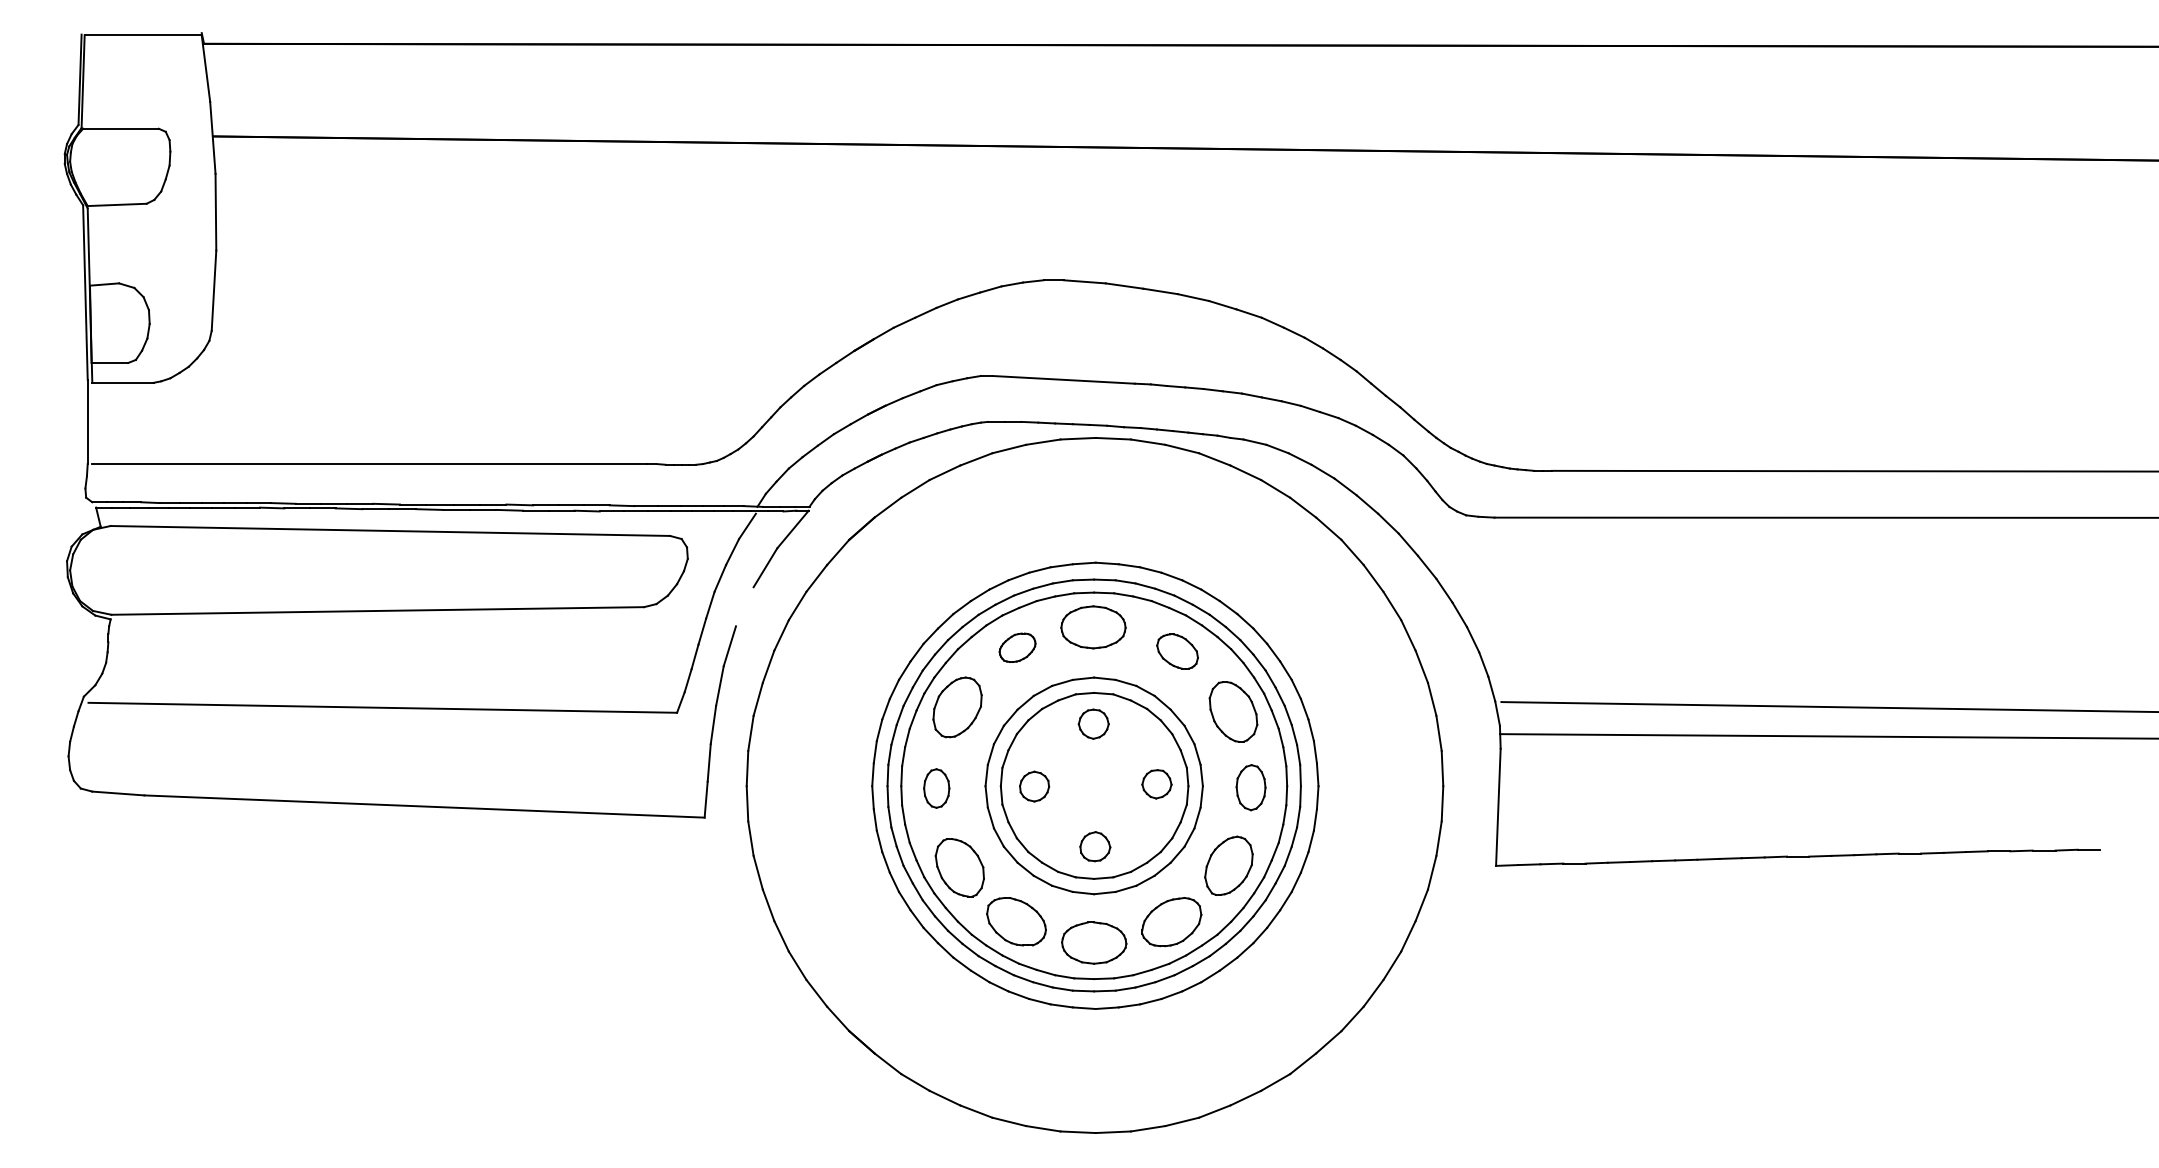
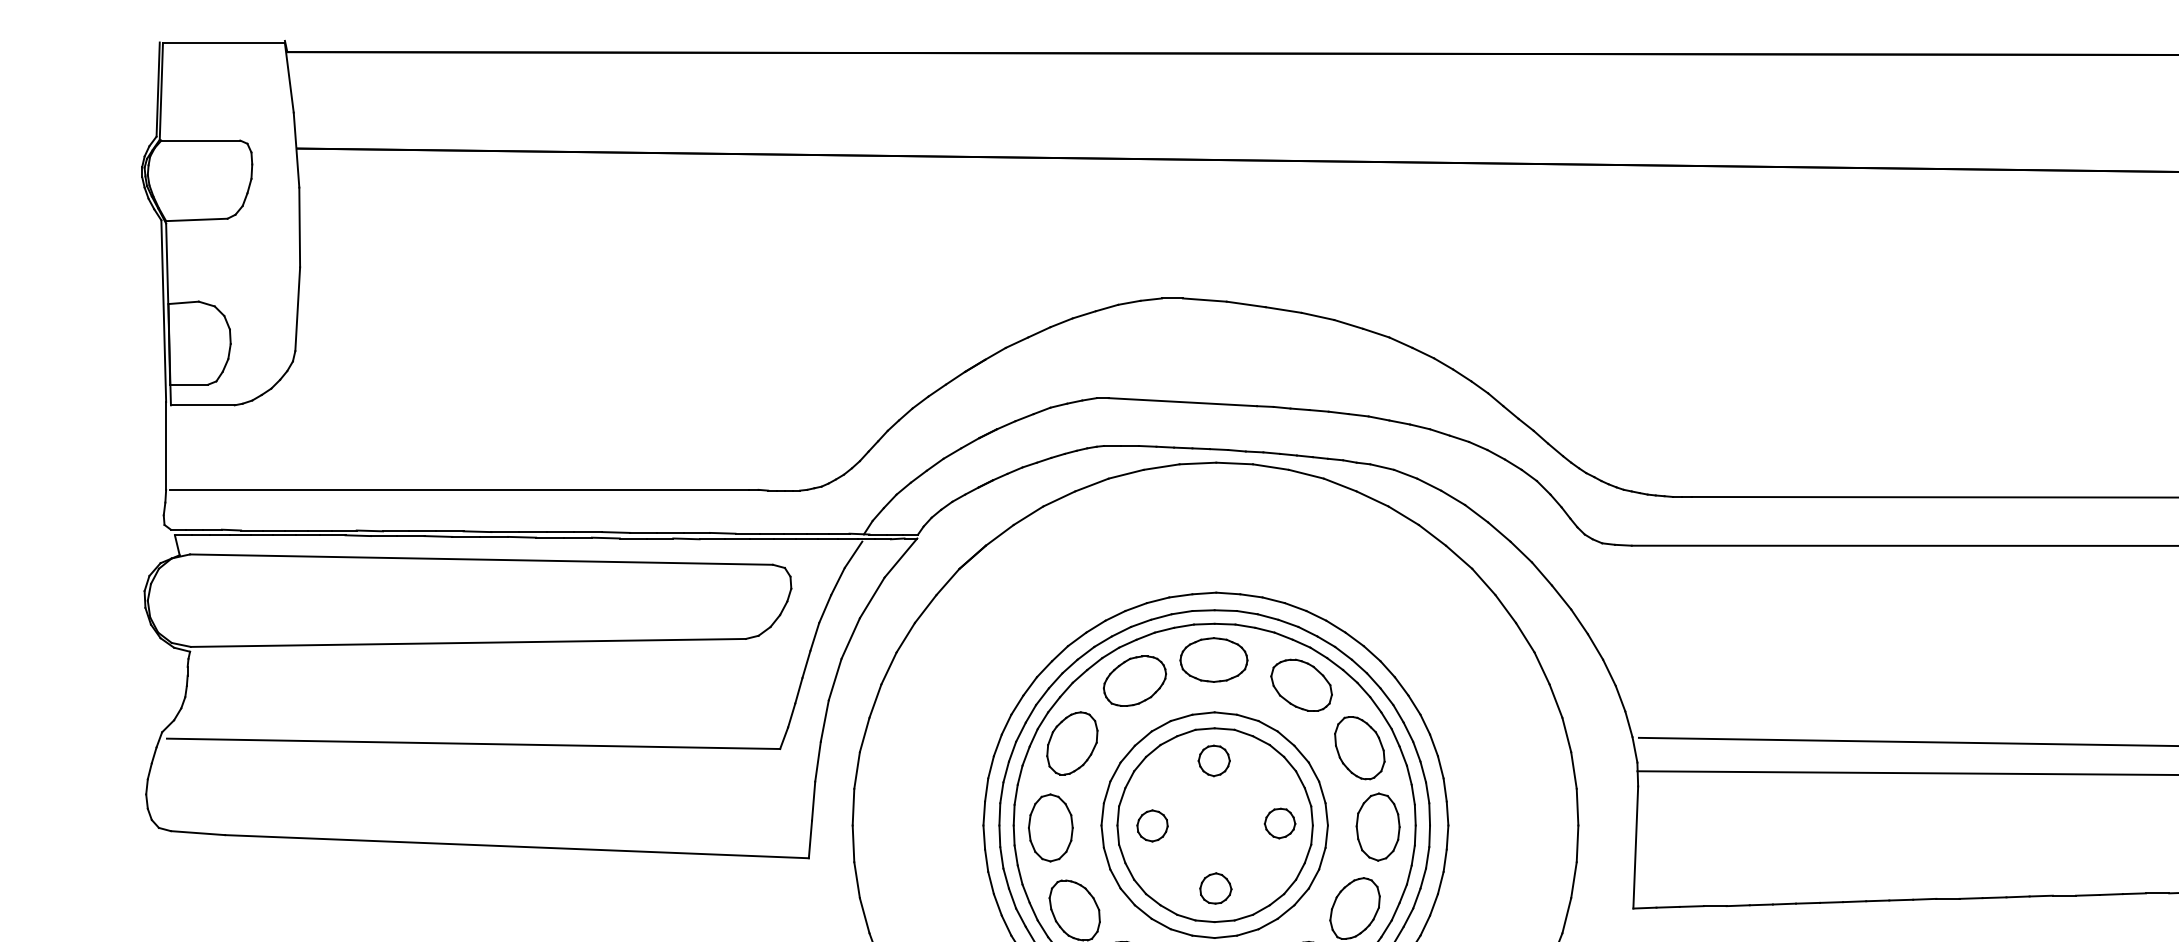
line: (744, 606) -> (850, 638), added
part: (1017, 647) -> (1134, 681), size x1.67
part: (1177, 651) -> (1301, 685), size x1.43
part: (1250, 787) -> (1377, 826), size x1.43
part: (936, 788) -> (1050, 827), size x1.67

